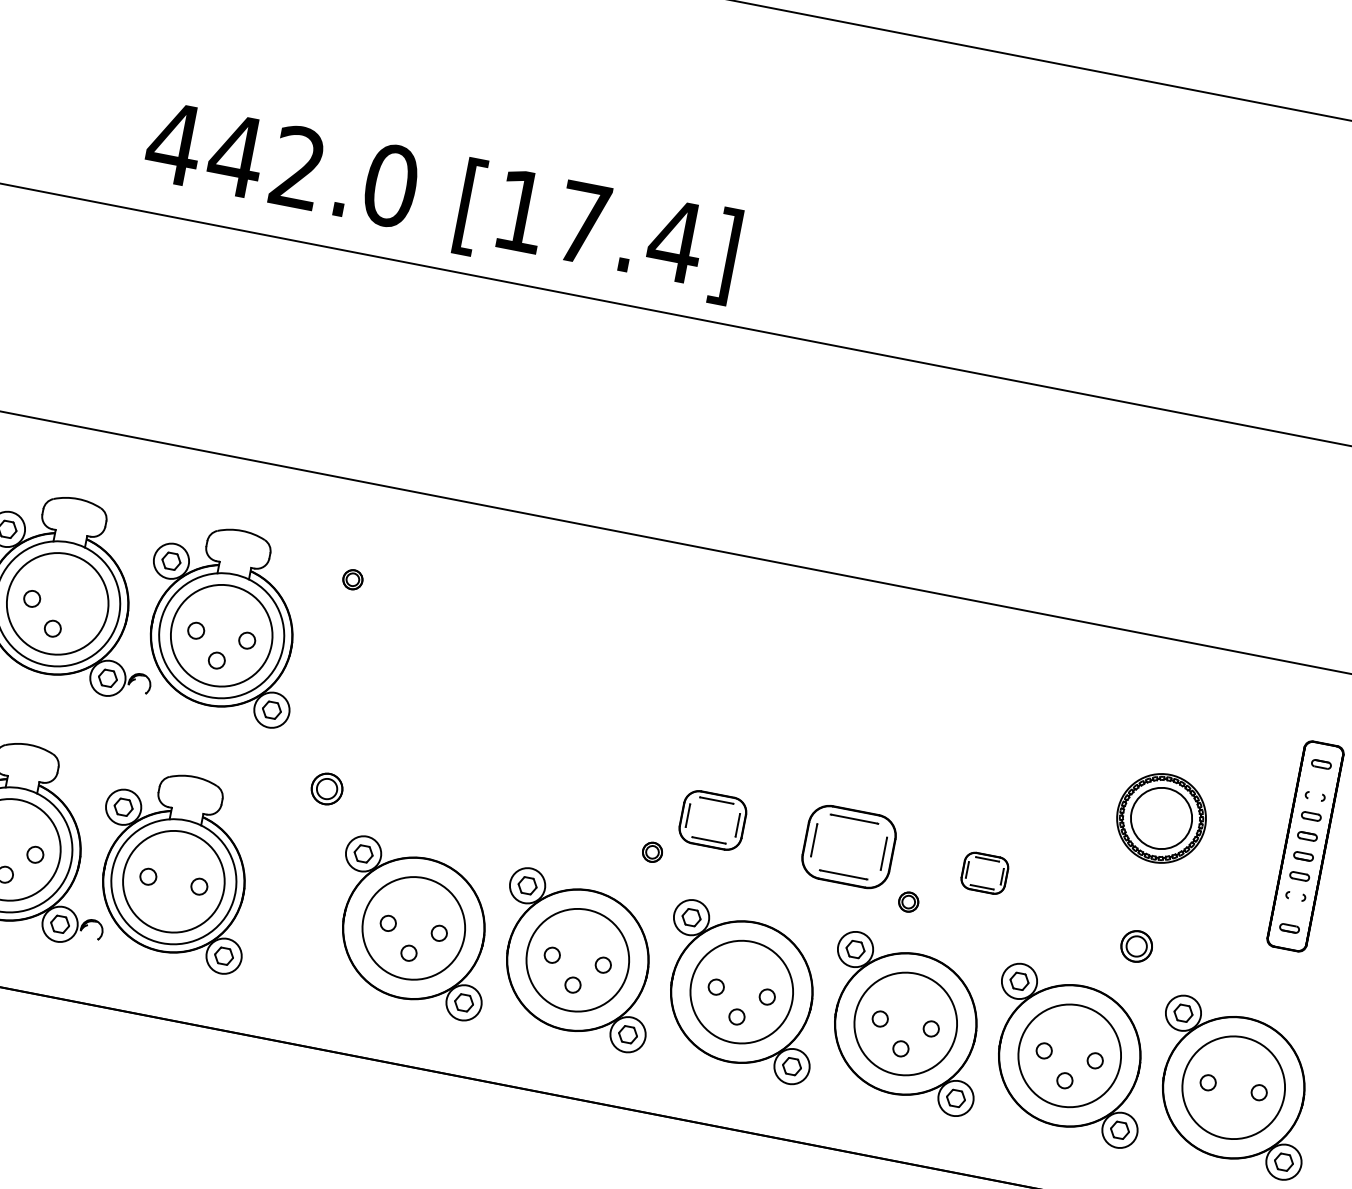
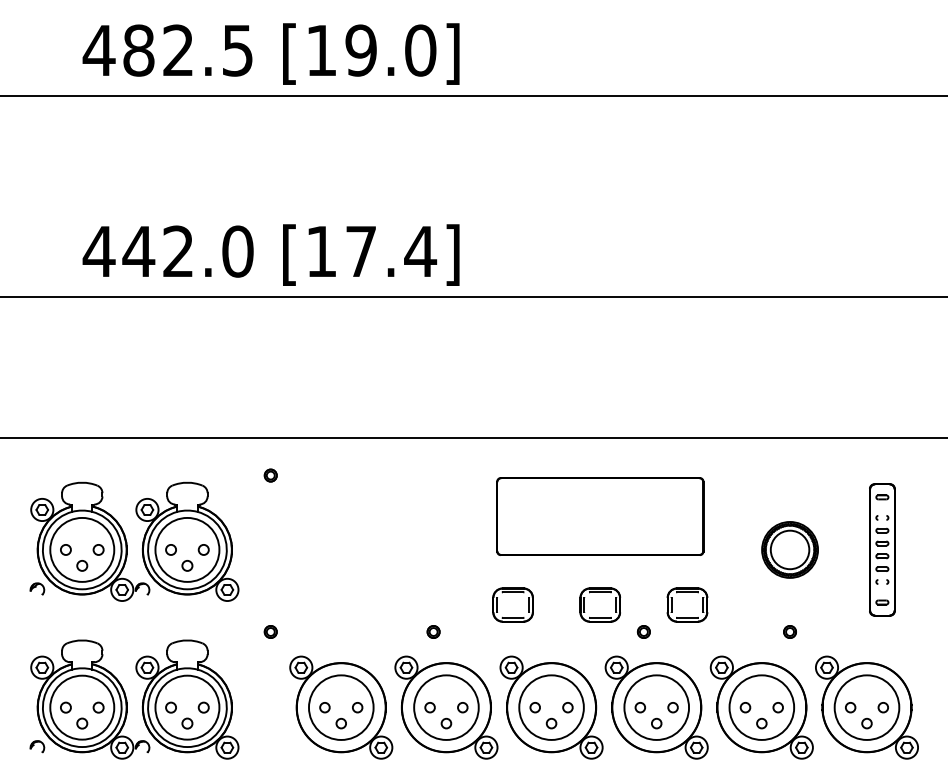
part: (352, 579) -> (270, 475), moved
circle: (83, 608) -> (98, 549), added
part: (876, 708) -> (600, 516), added
part: (326, 788) -> (270, 631), size x0.62
part: (847, 845) -> (599, 604), size x0.71
part: (652, 851) -> (433, 631), moved
part: (985, 872) -> (687, 604), size x1.43
circle: (169, 906) -> (187, 723), added
part: (1135, 945) -> (789, 631), size x0.62
circle: (1228, 1112) -> (866, 723), added

